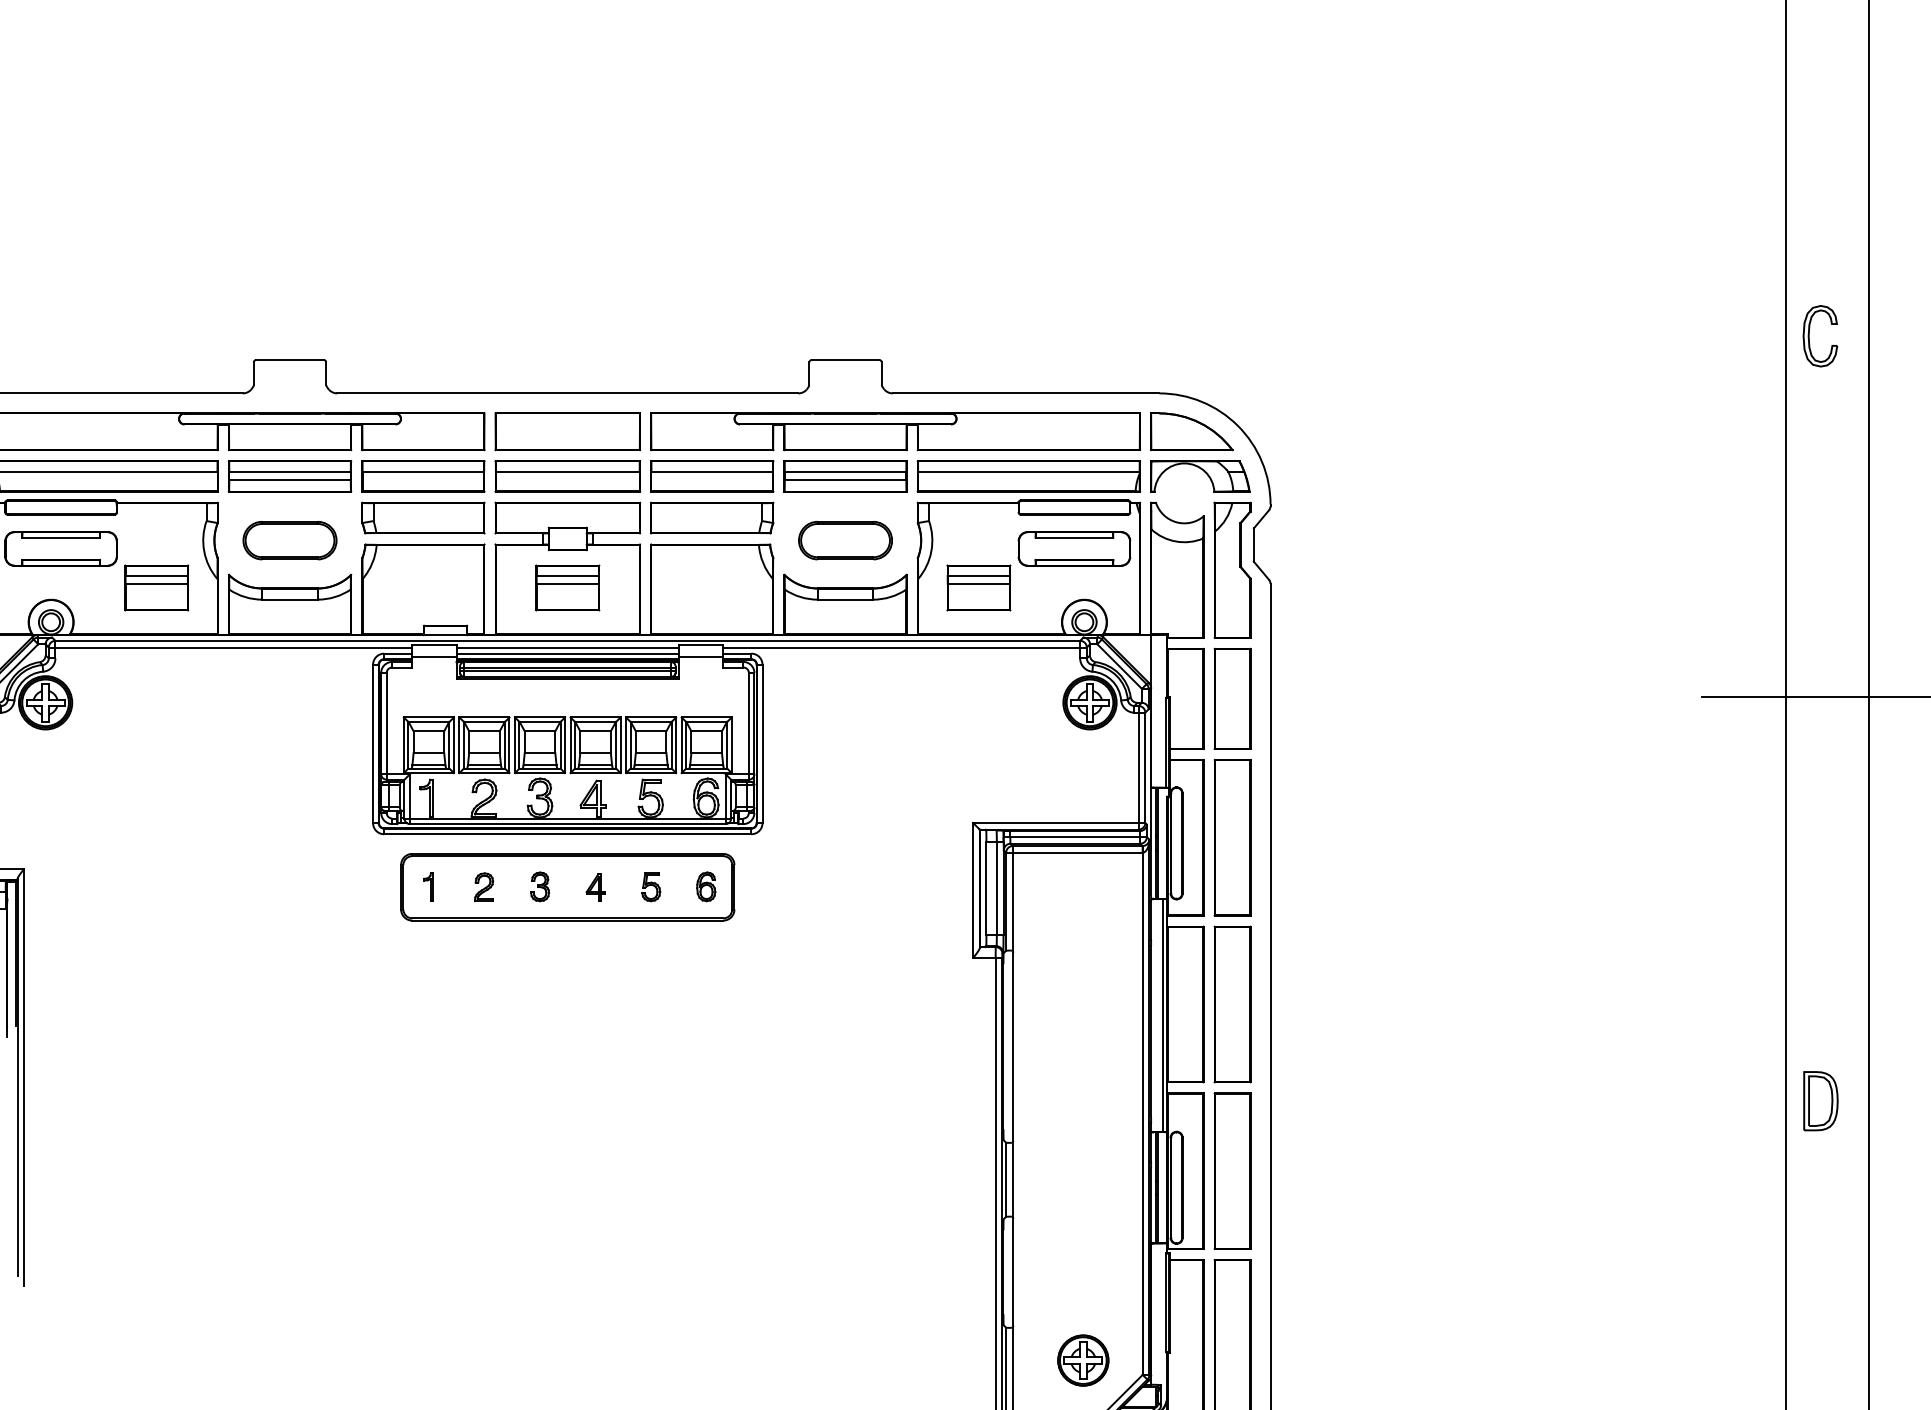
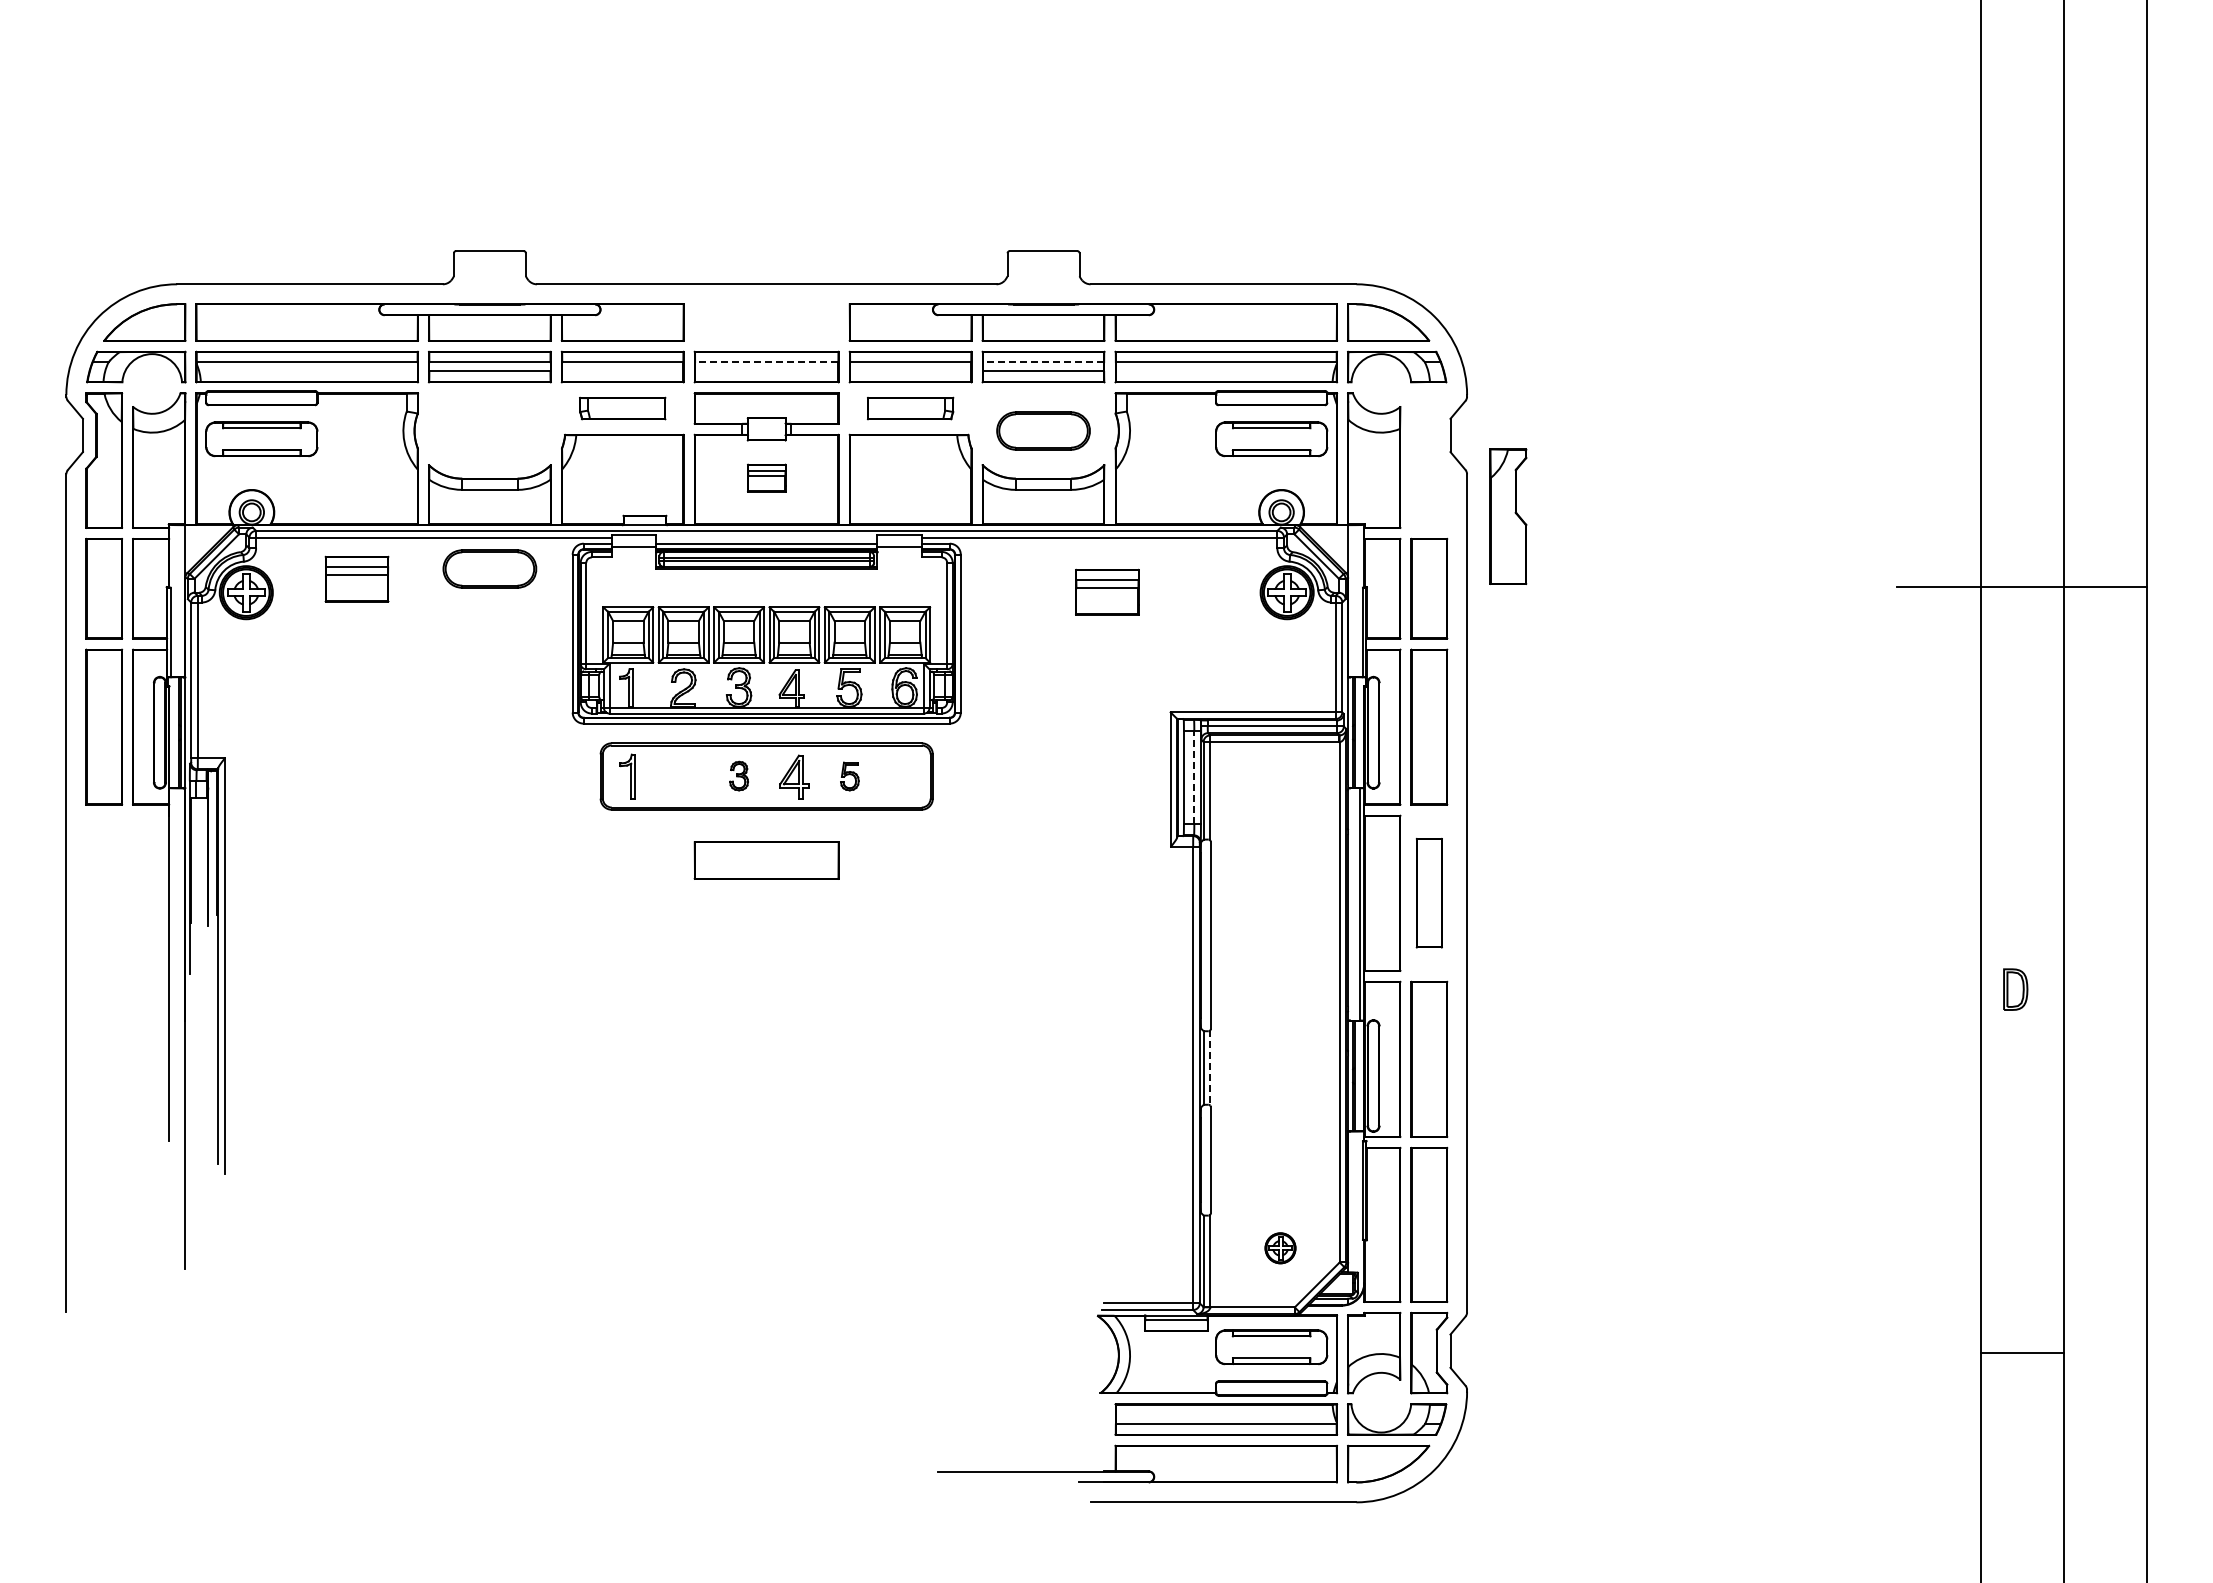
part: (1809, 336) -> (2004, 227), removed
part: (567, 431) -> (766, 860), moved
line: (567, 471) -> (766, 362), solid -> dashed
line: (845, 471) -> (1043, 362), solid -> dashed
part: (423, 518) -> (622, 408), size x0.7
part: (712, 518) -> (910, 408), size x0.7
part: (289, 540) -> (489, 568), moved
part: (1232, 570) -> (1508, 516), moved
part: (156, 587) -> (356, 578), moved
part: (567, 587) -> (766, 477), size x0.6
part: (978, 587) -> (1107, 591), moved
line: (567, 647) -> (766, 537), removed
part: (428, 886) -> (627, 775), size x1.6
part: (706, 886) -> (904, 775), removed
part: (484, 887) -> (683, 776), removed
part: (595, 887) -> (794, 776), size x1.6
line: (997, 888) -> (1194, 777), solid -> dashed
part: (1232, 1003) -> (1429, 892), size x0.7
part: (1820, 1100) -> (2015, 989), size x0.7
line: (1013, 1180) -> (1210, 1068), solid -> dashed
part: (1083, 1360) -> (1280, 1248), size x0.6

